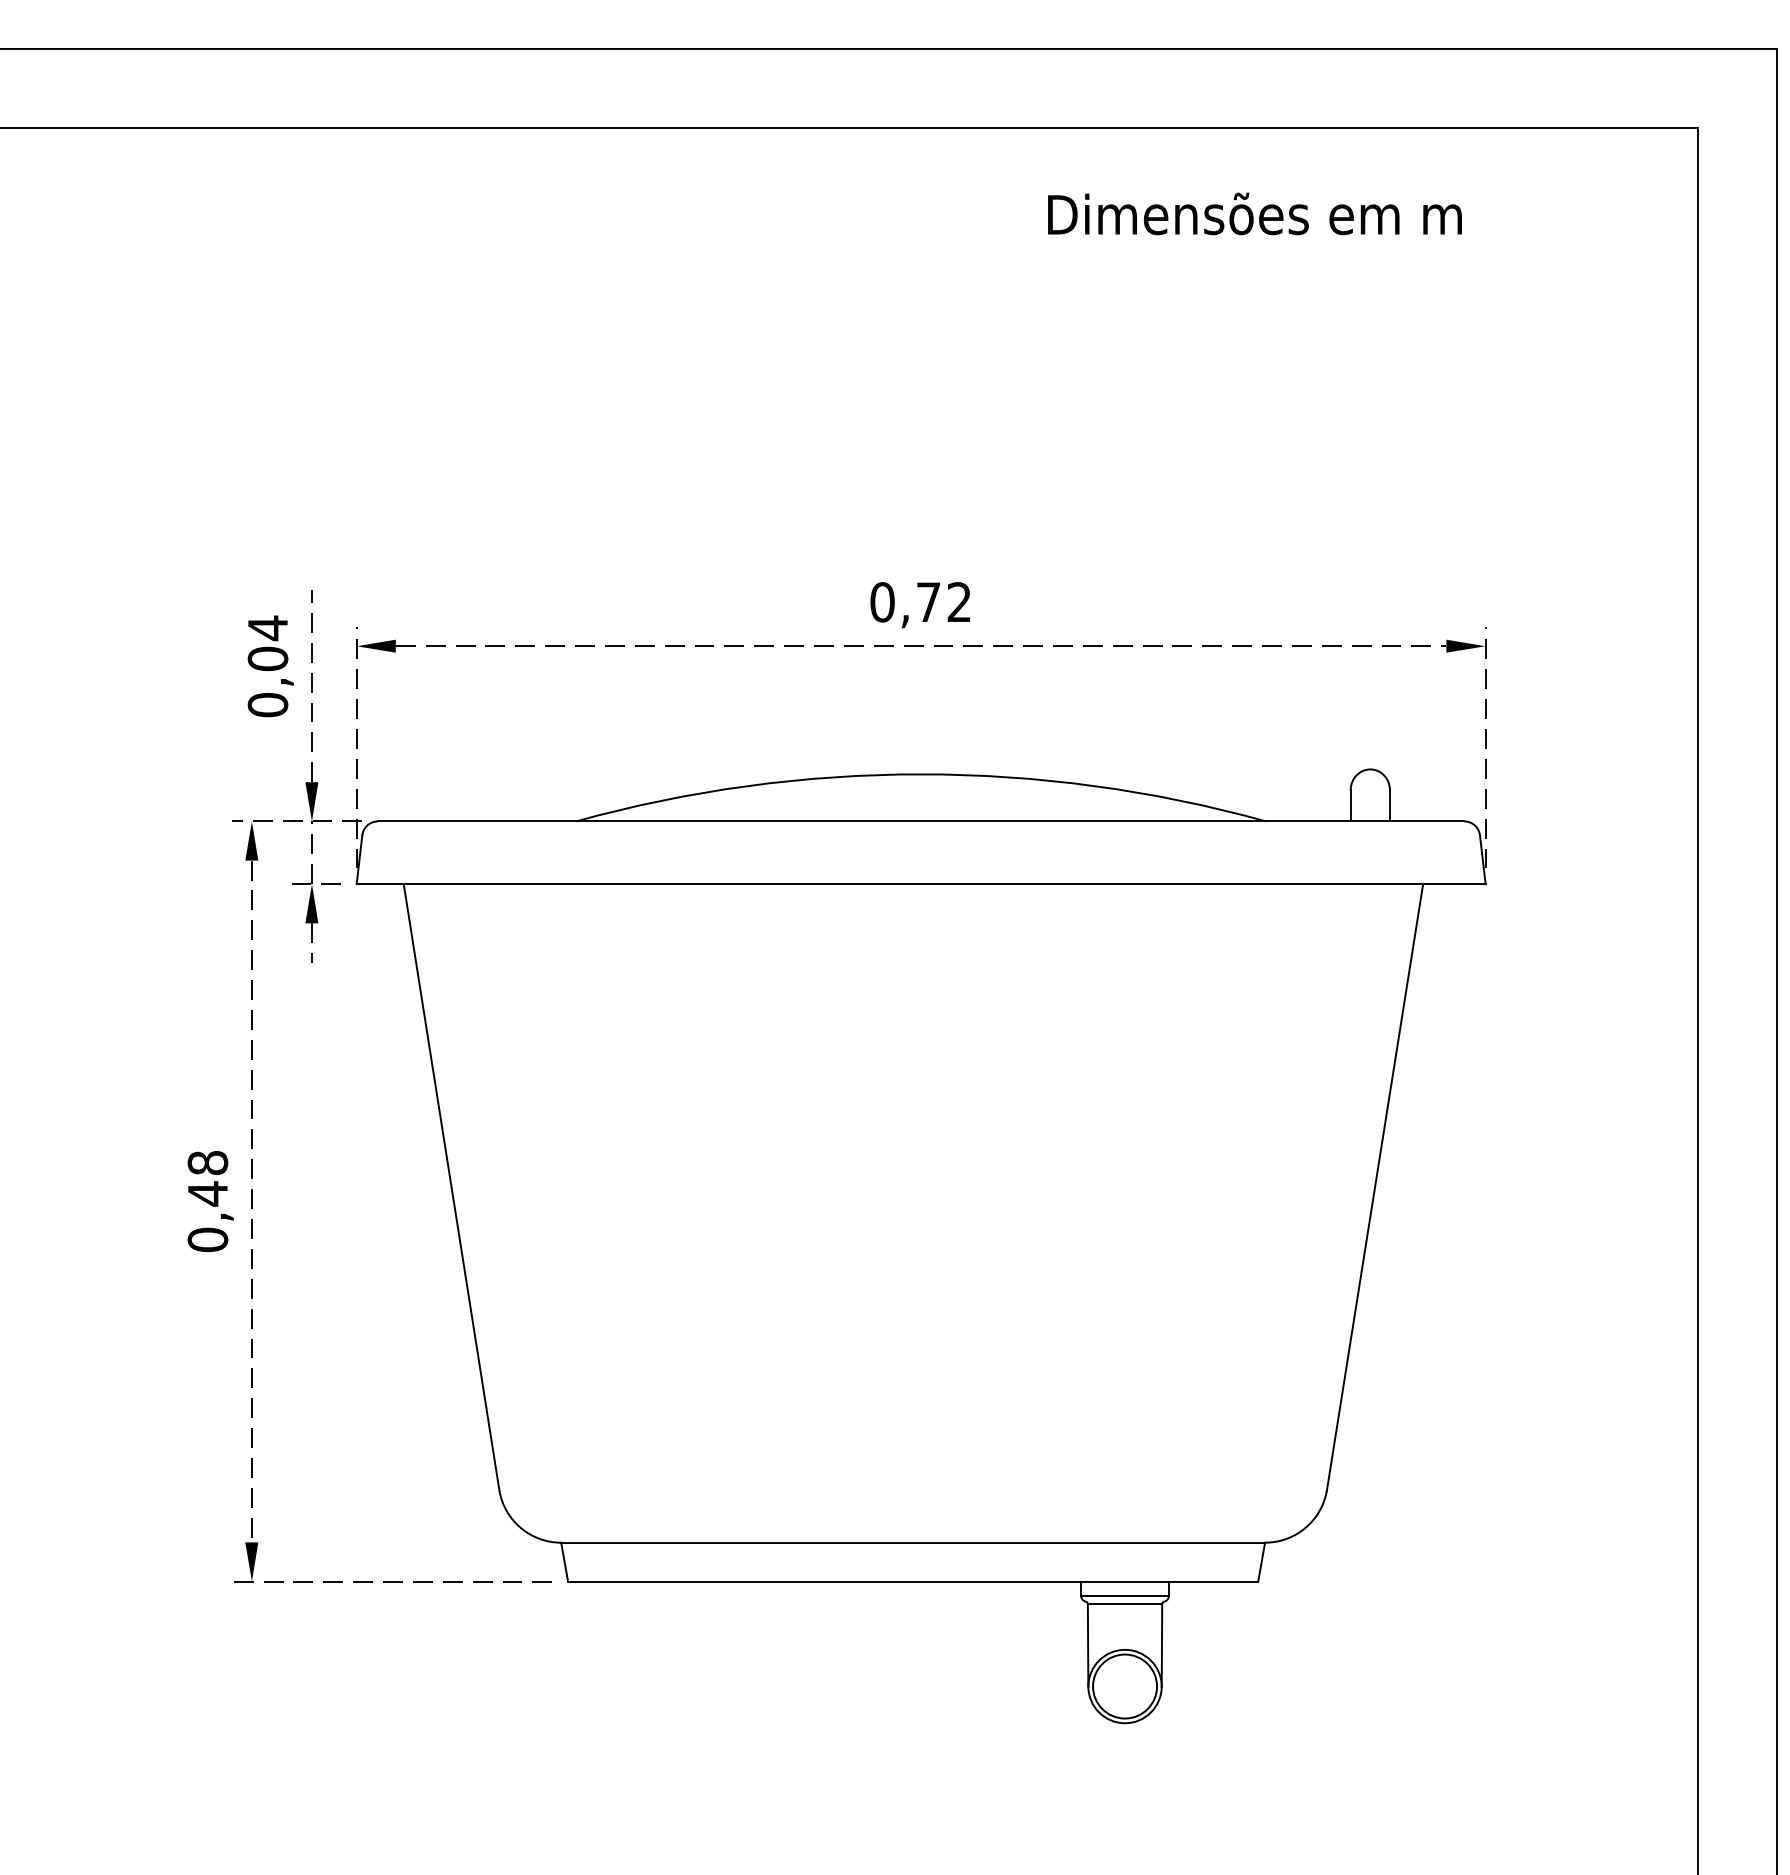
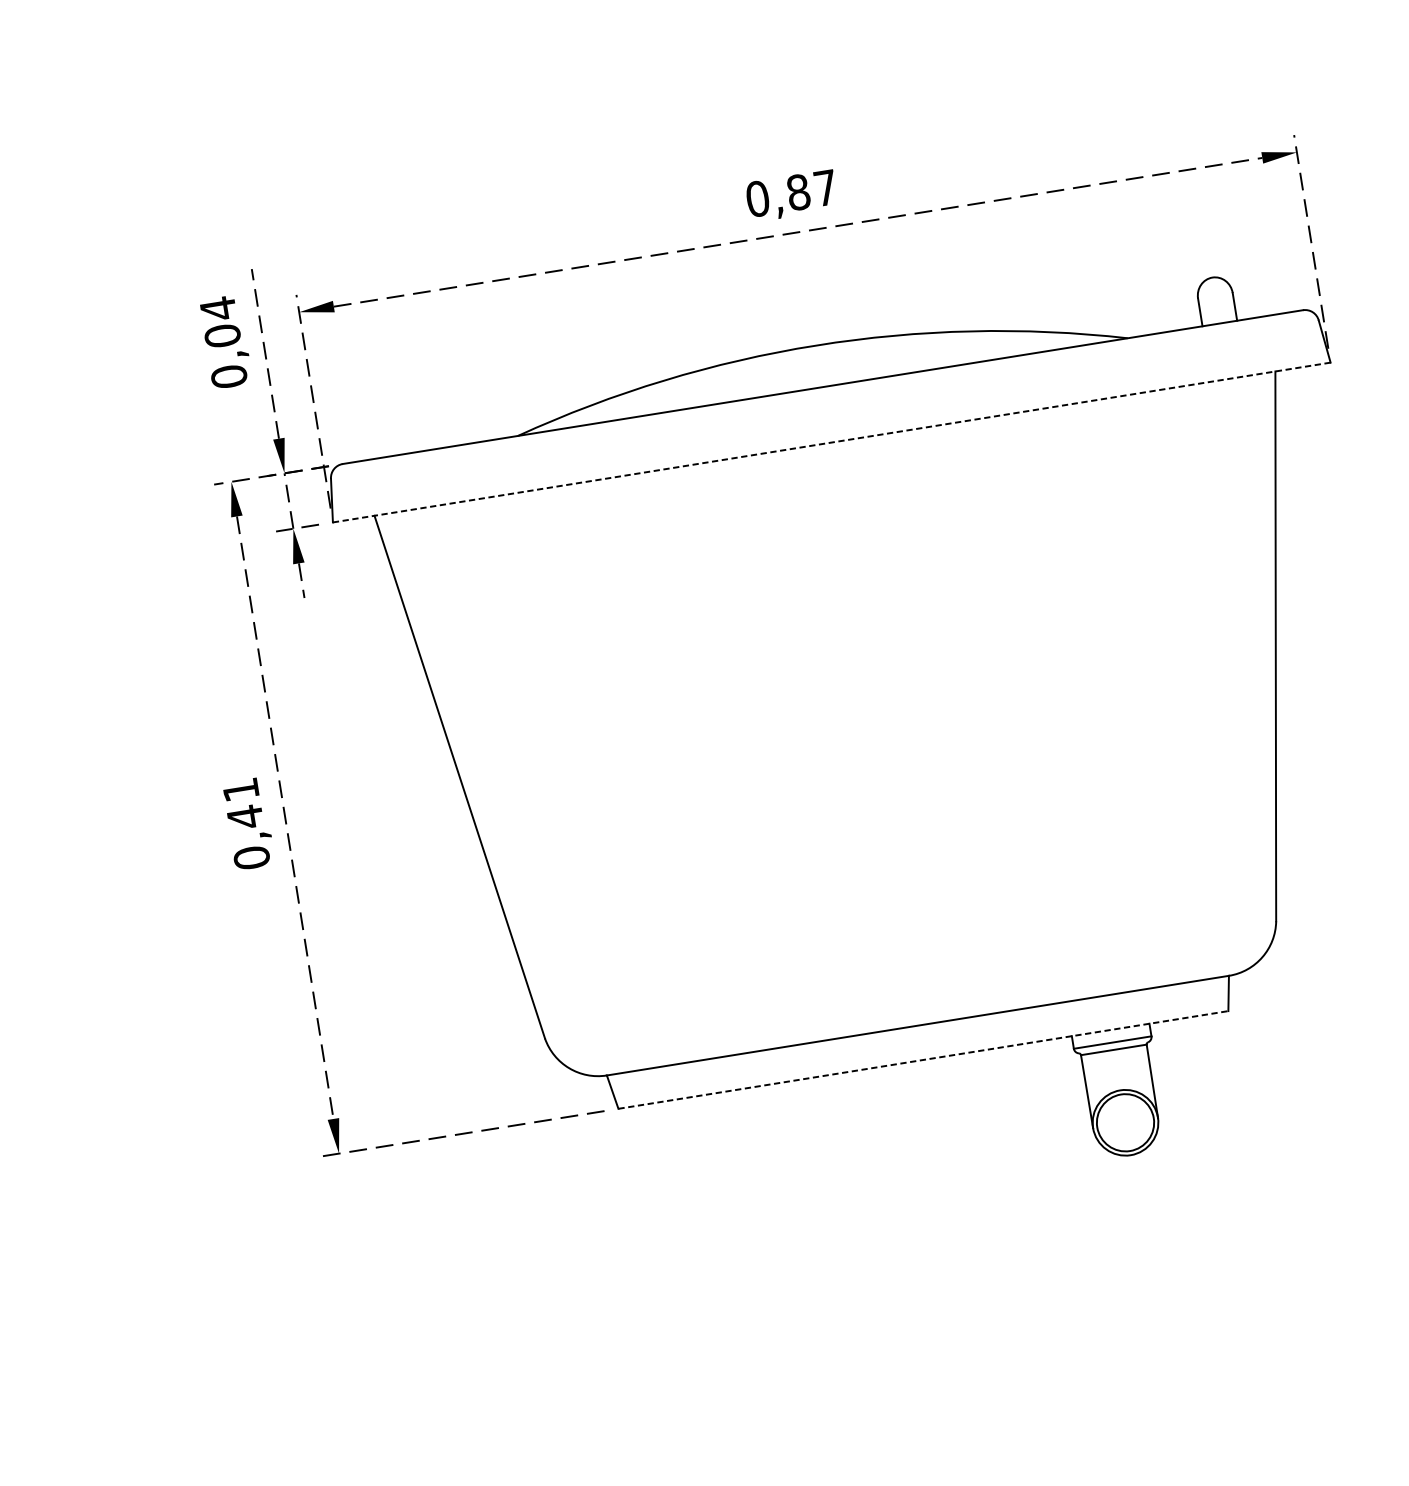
text: (943, 602) -> (811, 190), 0,72 -> 0,87
line: (920, 884) -> (831, 442), solid -> dashed
text: (207, 1163) -> (240, 790), 0,48 -> 0,41
line: (913, 1581) -> (923, 1059), solid -> dashed

